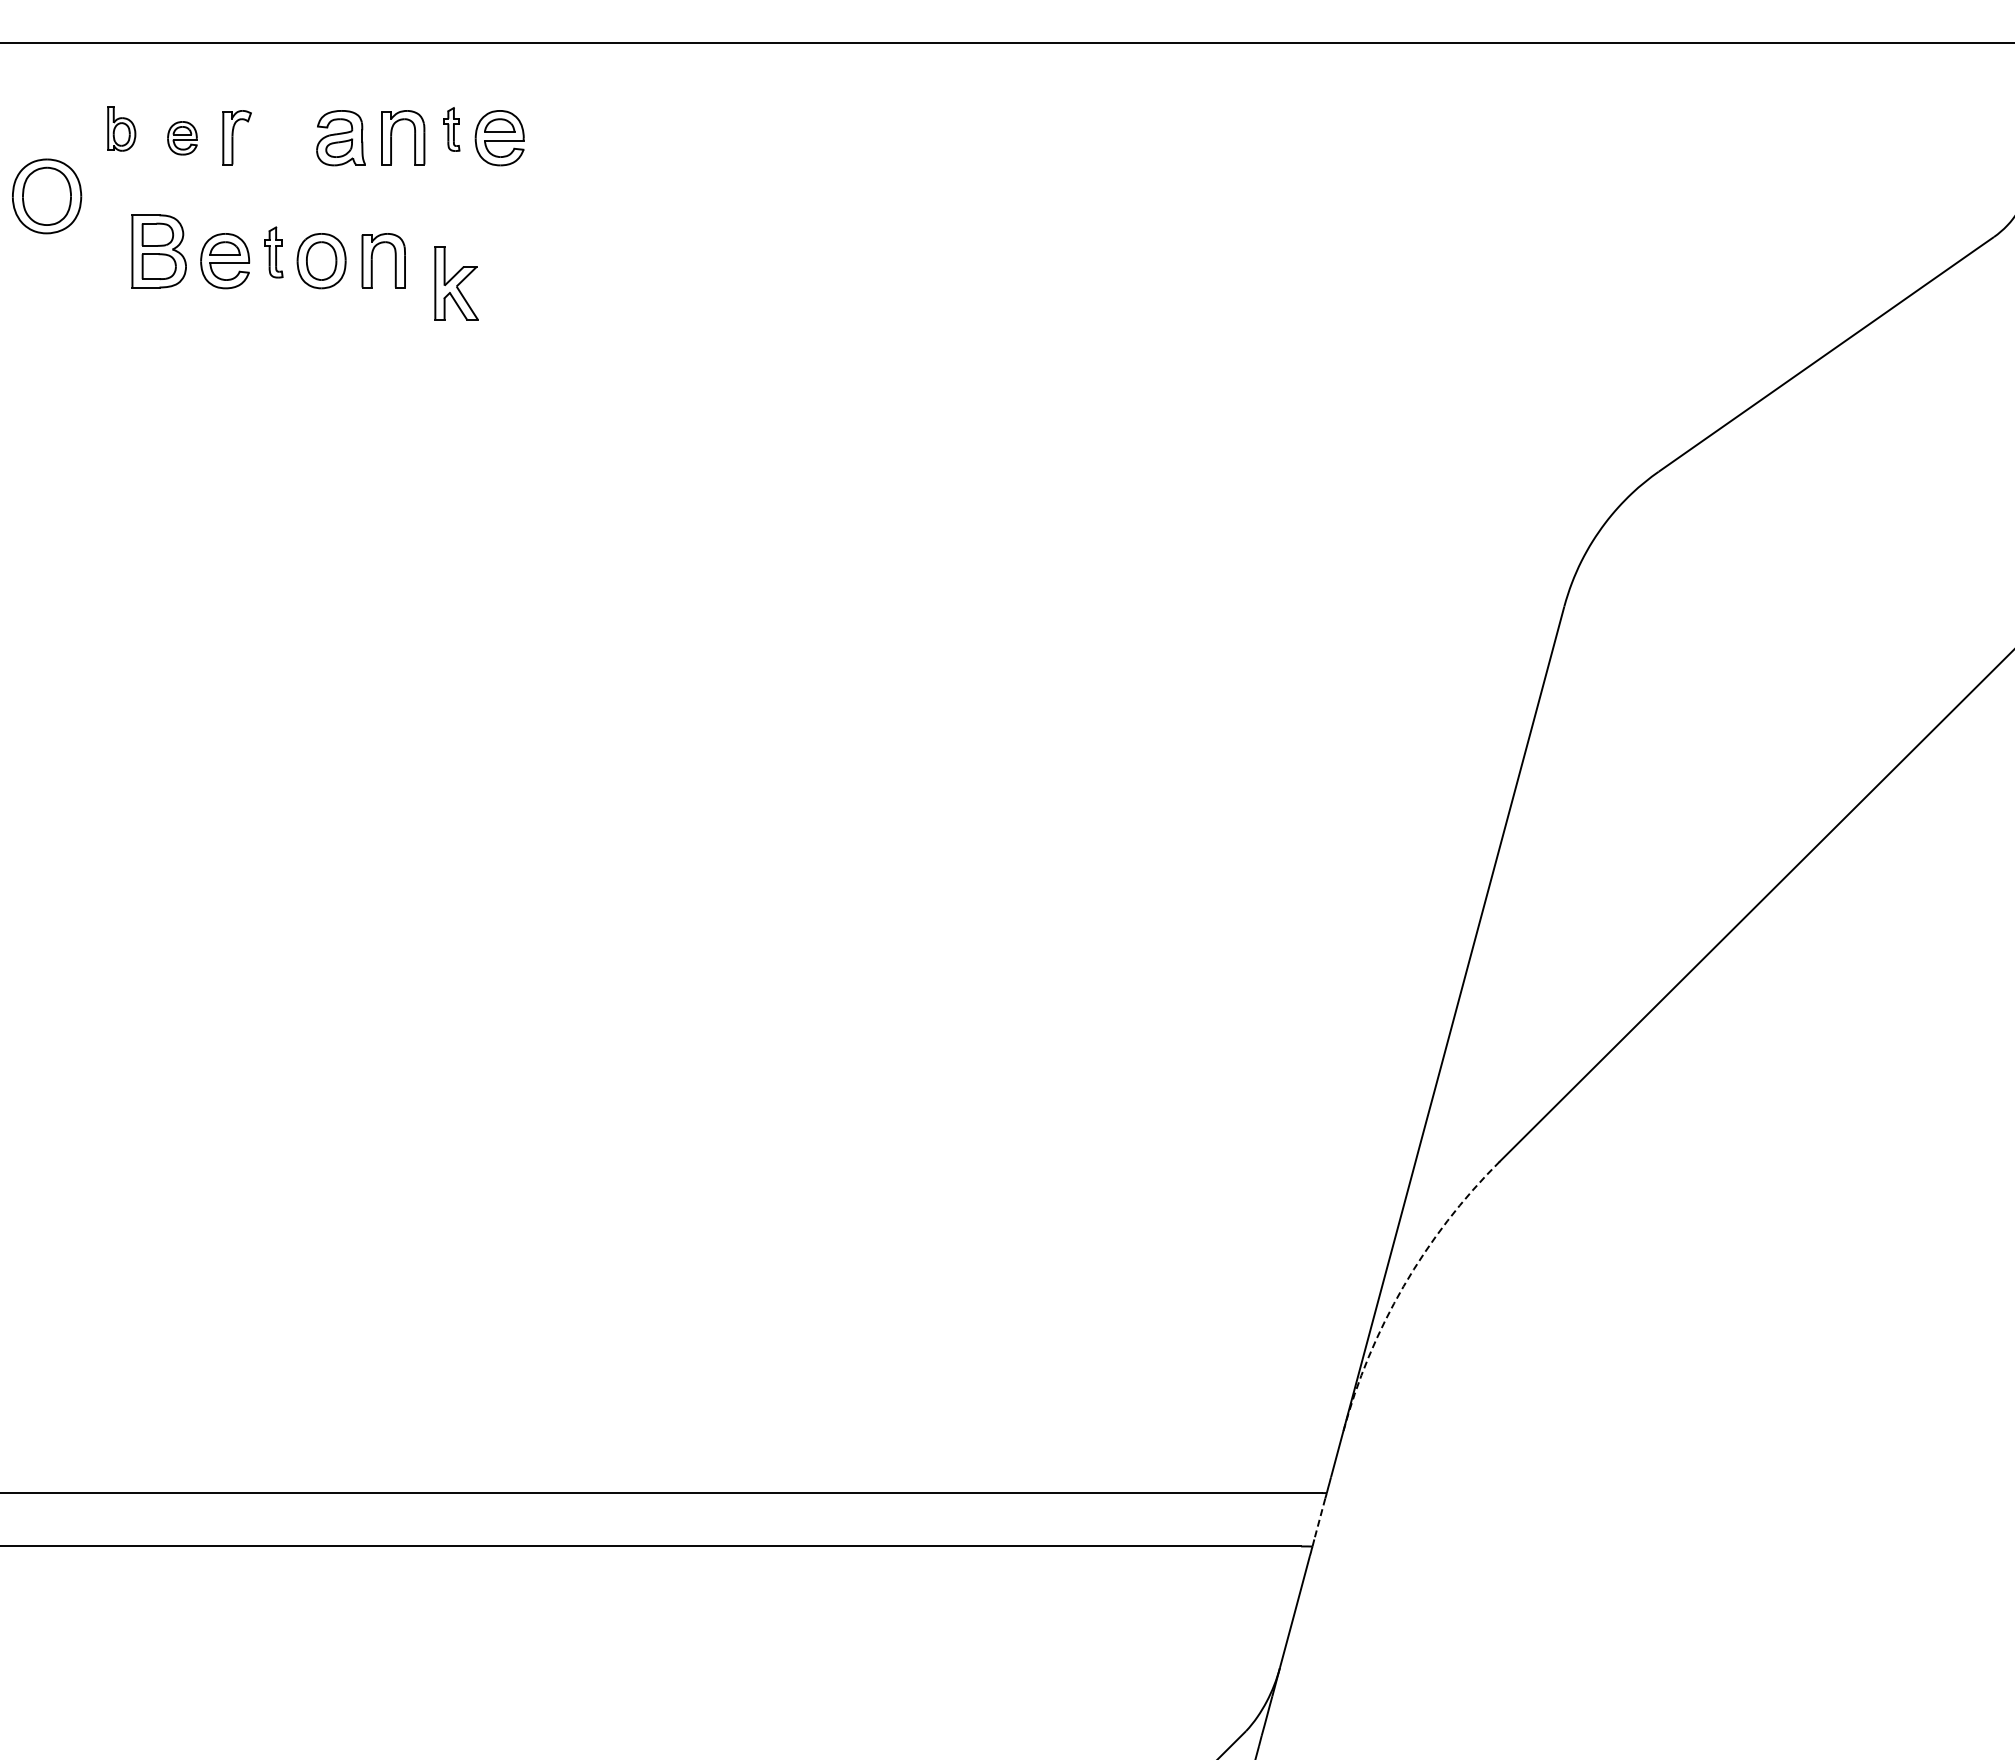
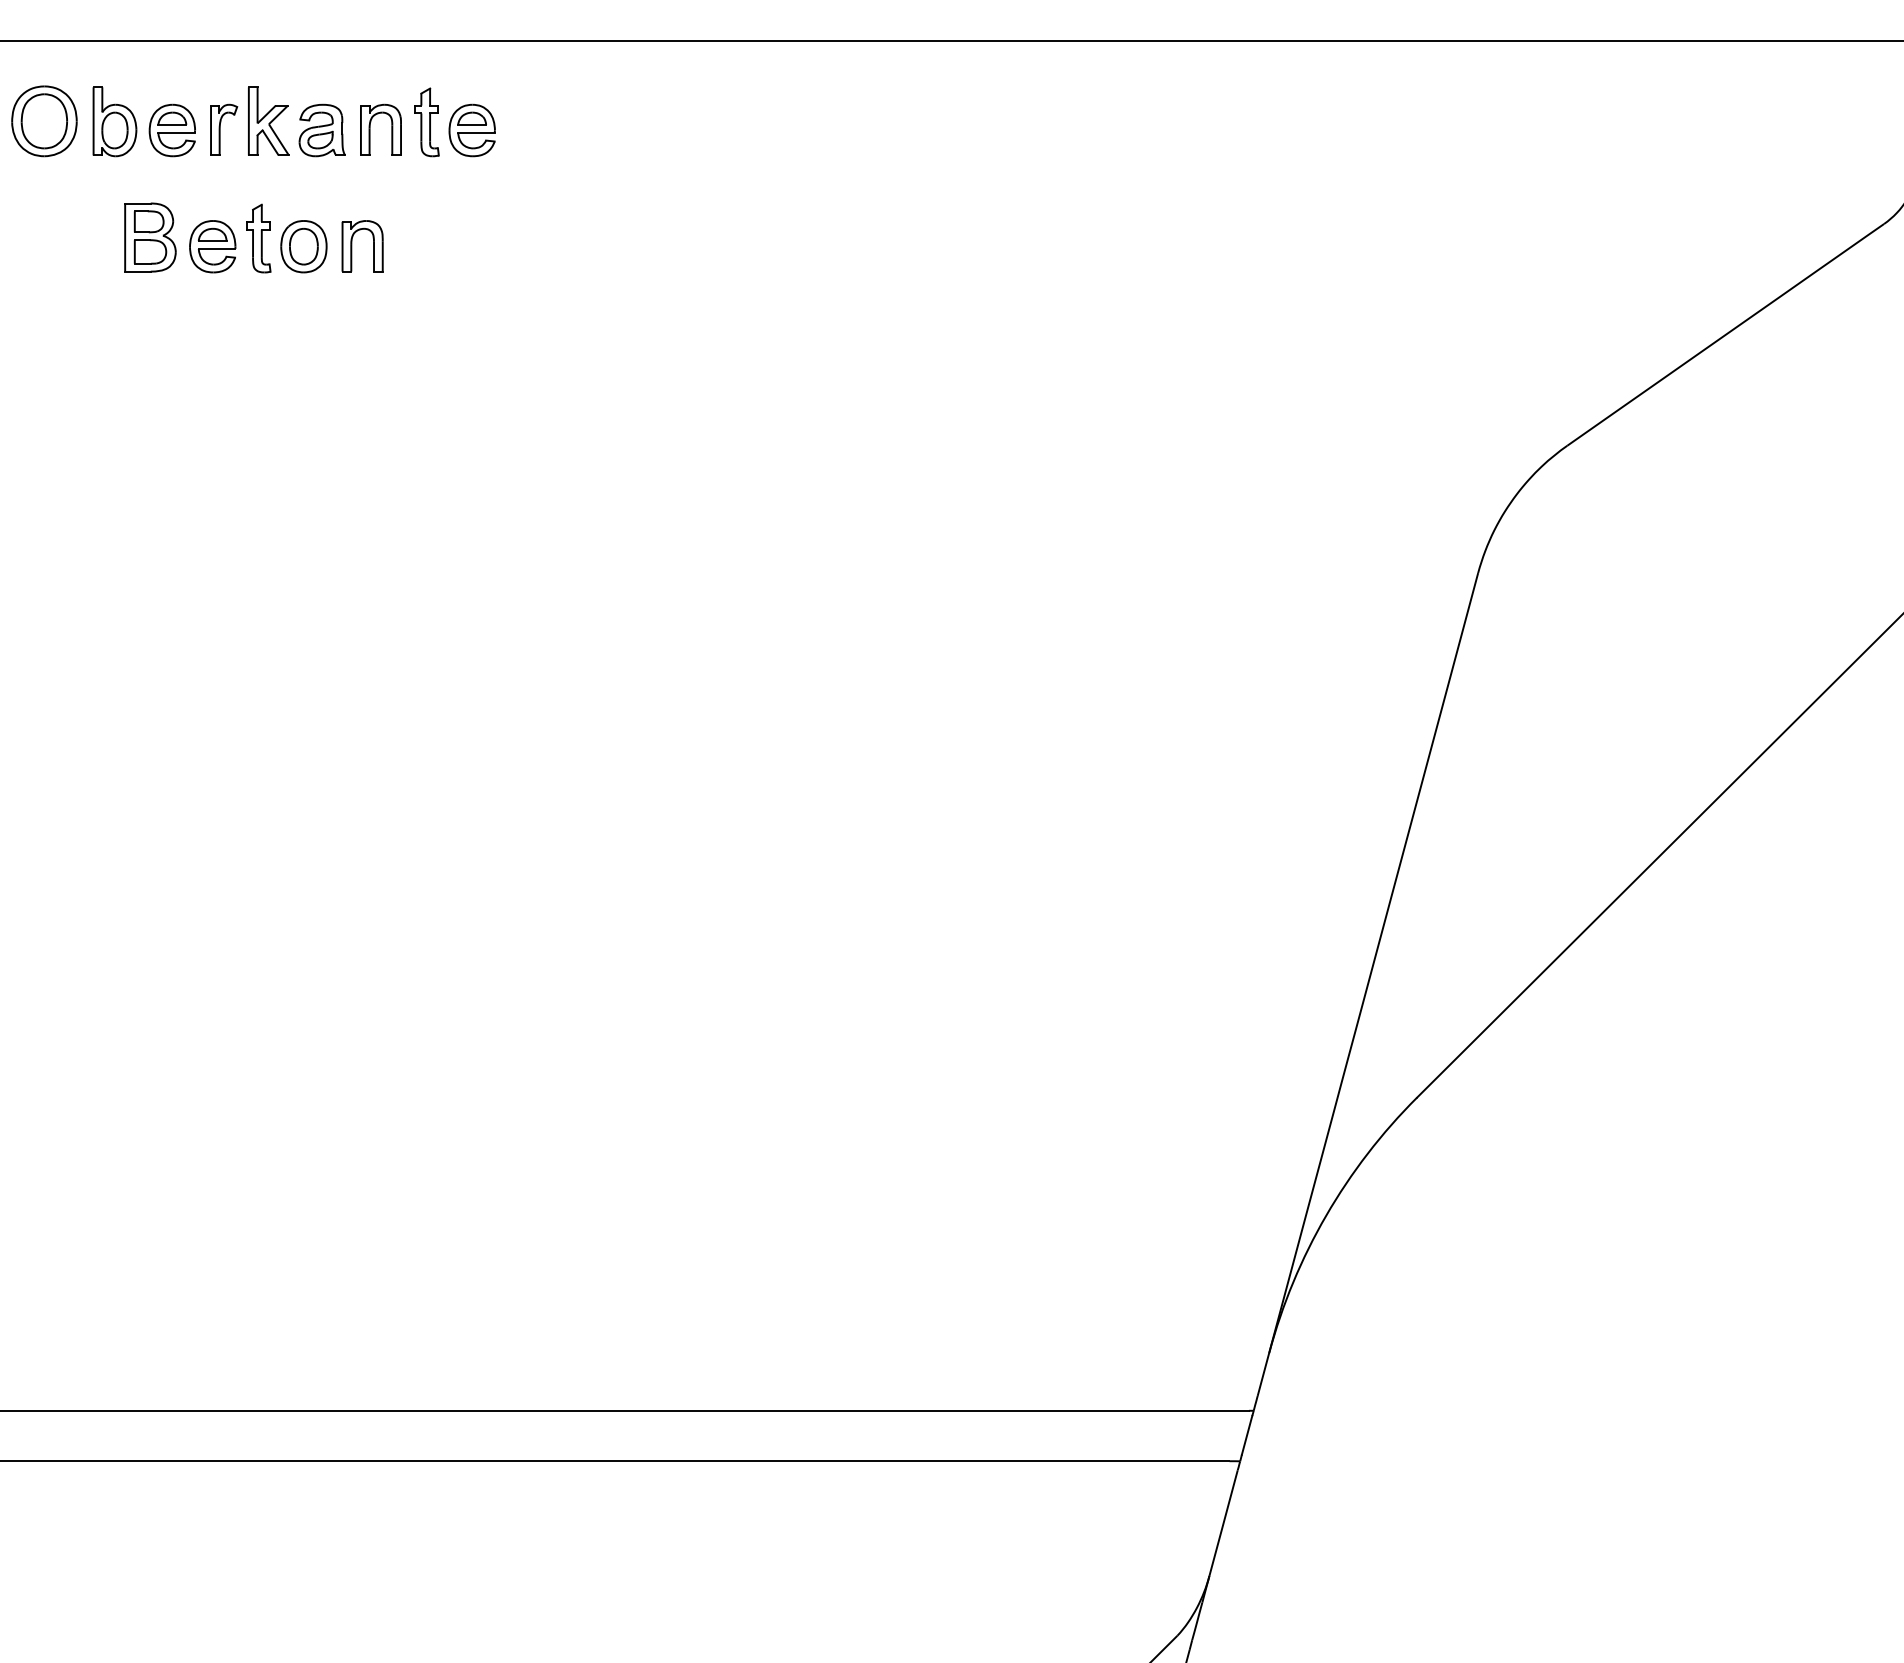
part: (121, 128) -> (114, 121), size x1.67
part: (451, 129) -> (426, 122), size x1.67
part: (182, 138) -> (172, 130), size x1.67
part: (47, 196) -> (44, 121), moved
part: (273, 252) -> (258, 238), size x1.43
part: (456, 283) -> (268, 121), moved
arc: (1403, 1286) -> (1326, 1215), dashed -> solid
line: (1319, 1519) -> (1246, 1435), dashed -> solid

